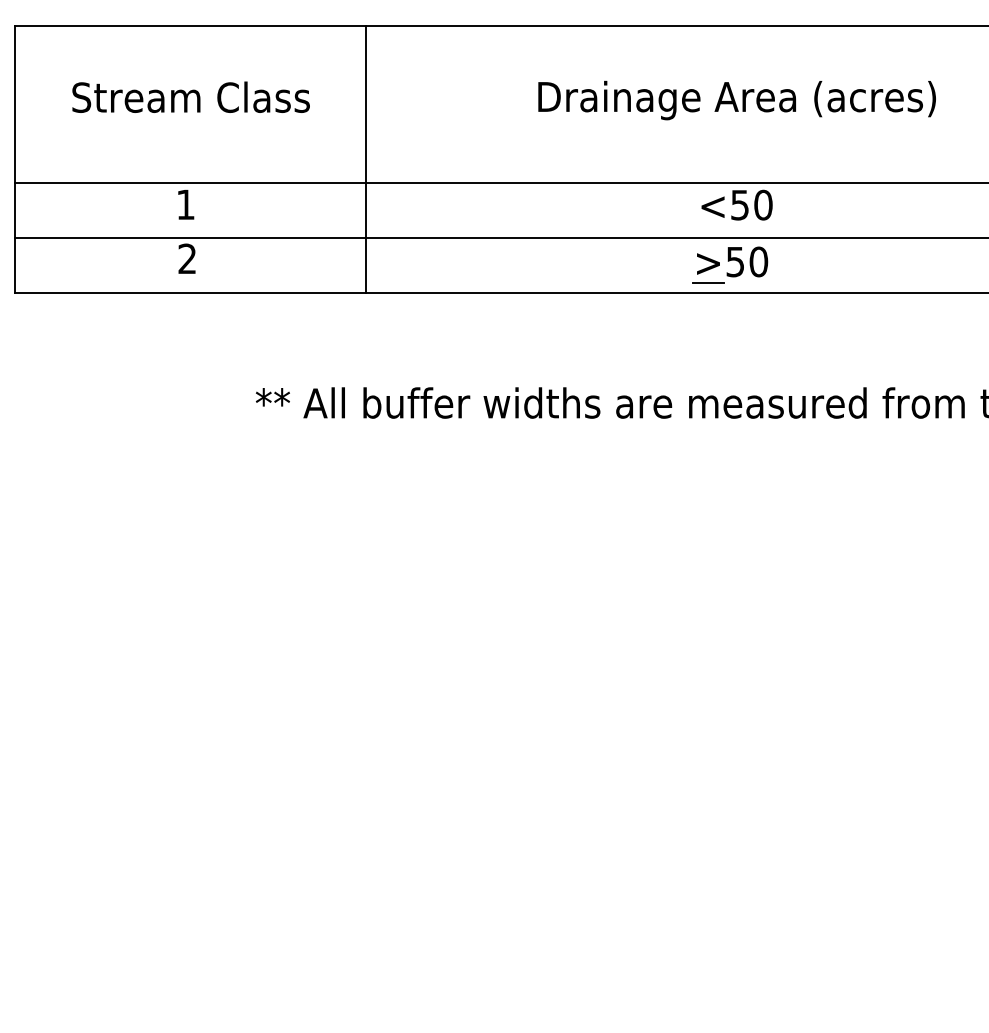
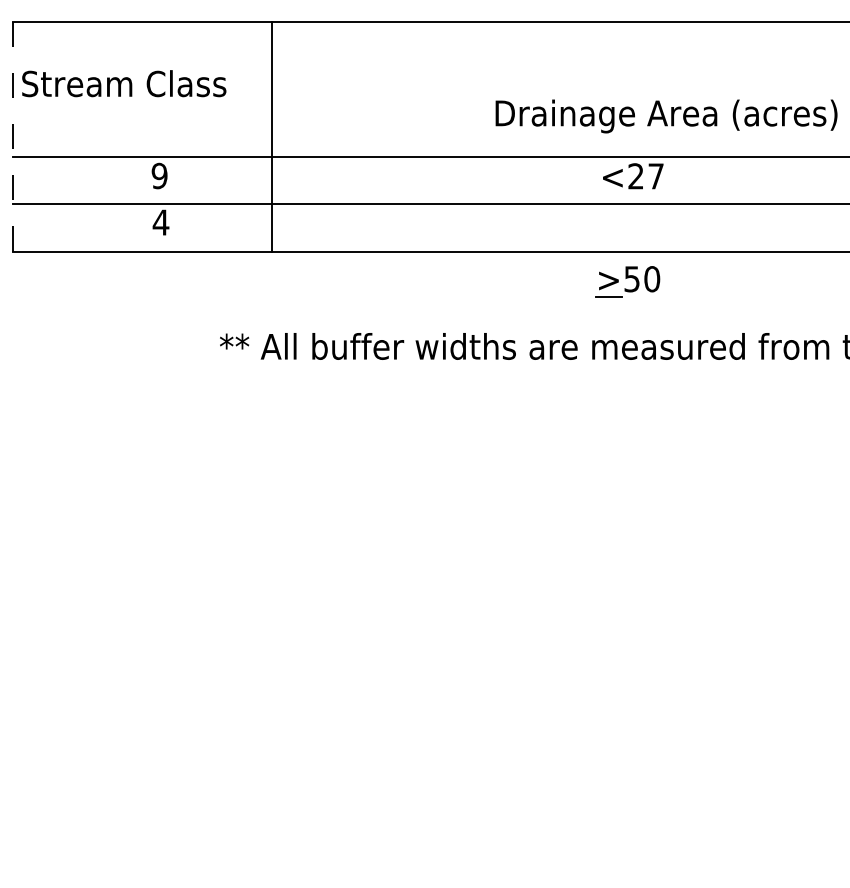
text: (191, 97) -> (124, 83), moved
text: (737, 100) -> (666, 116), moved
line: (14, 158) -> (12, 136), solid -> dashed
line: (365, 158) -> (271, 136), moved
text: (185, 204) -> (159, 175), 1 -> 9
text: (752, 205) -> (646, 176), <50 -> <27
text: (186, 258) -> (160, 222), 2 -> 4
part: (730, 264) -> (627, 281), moved

